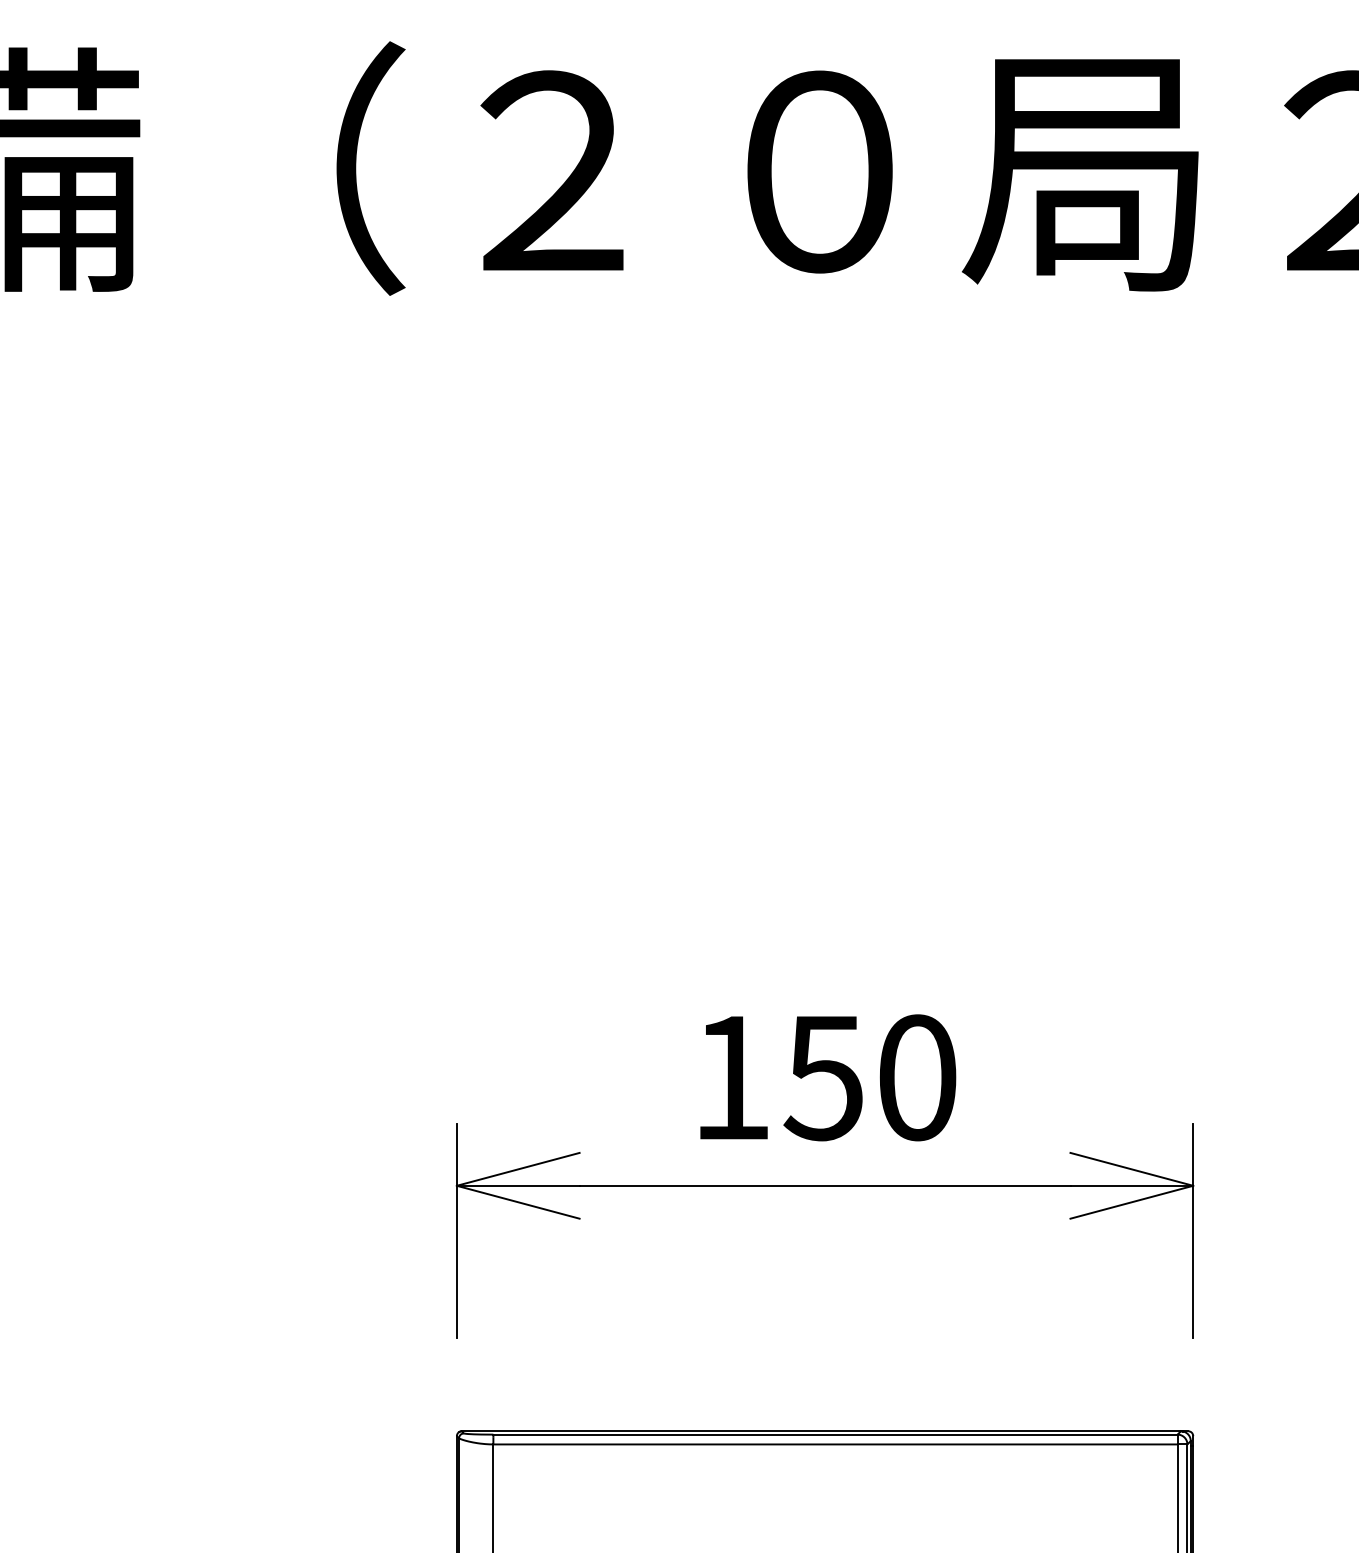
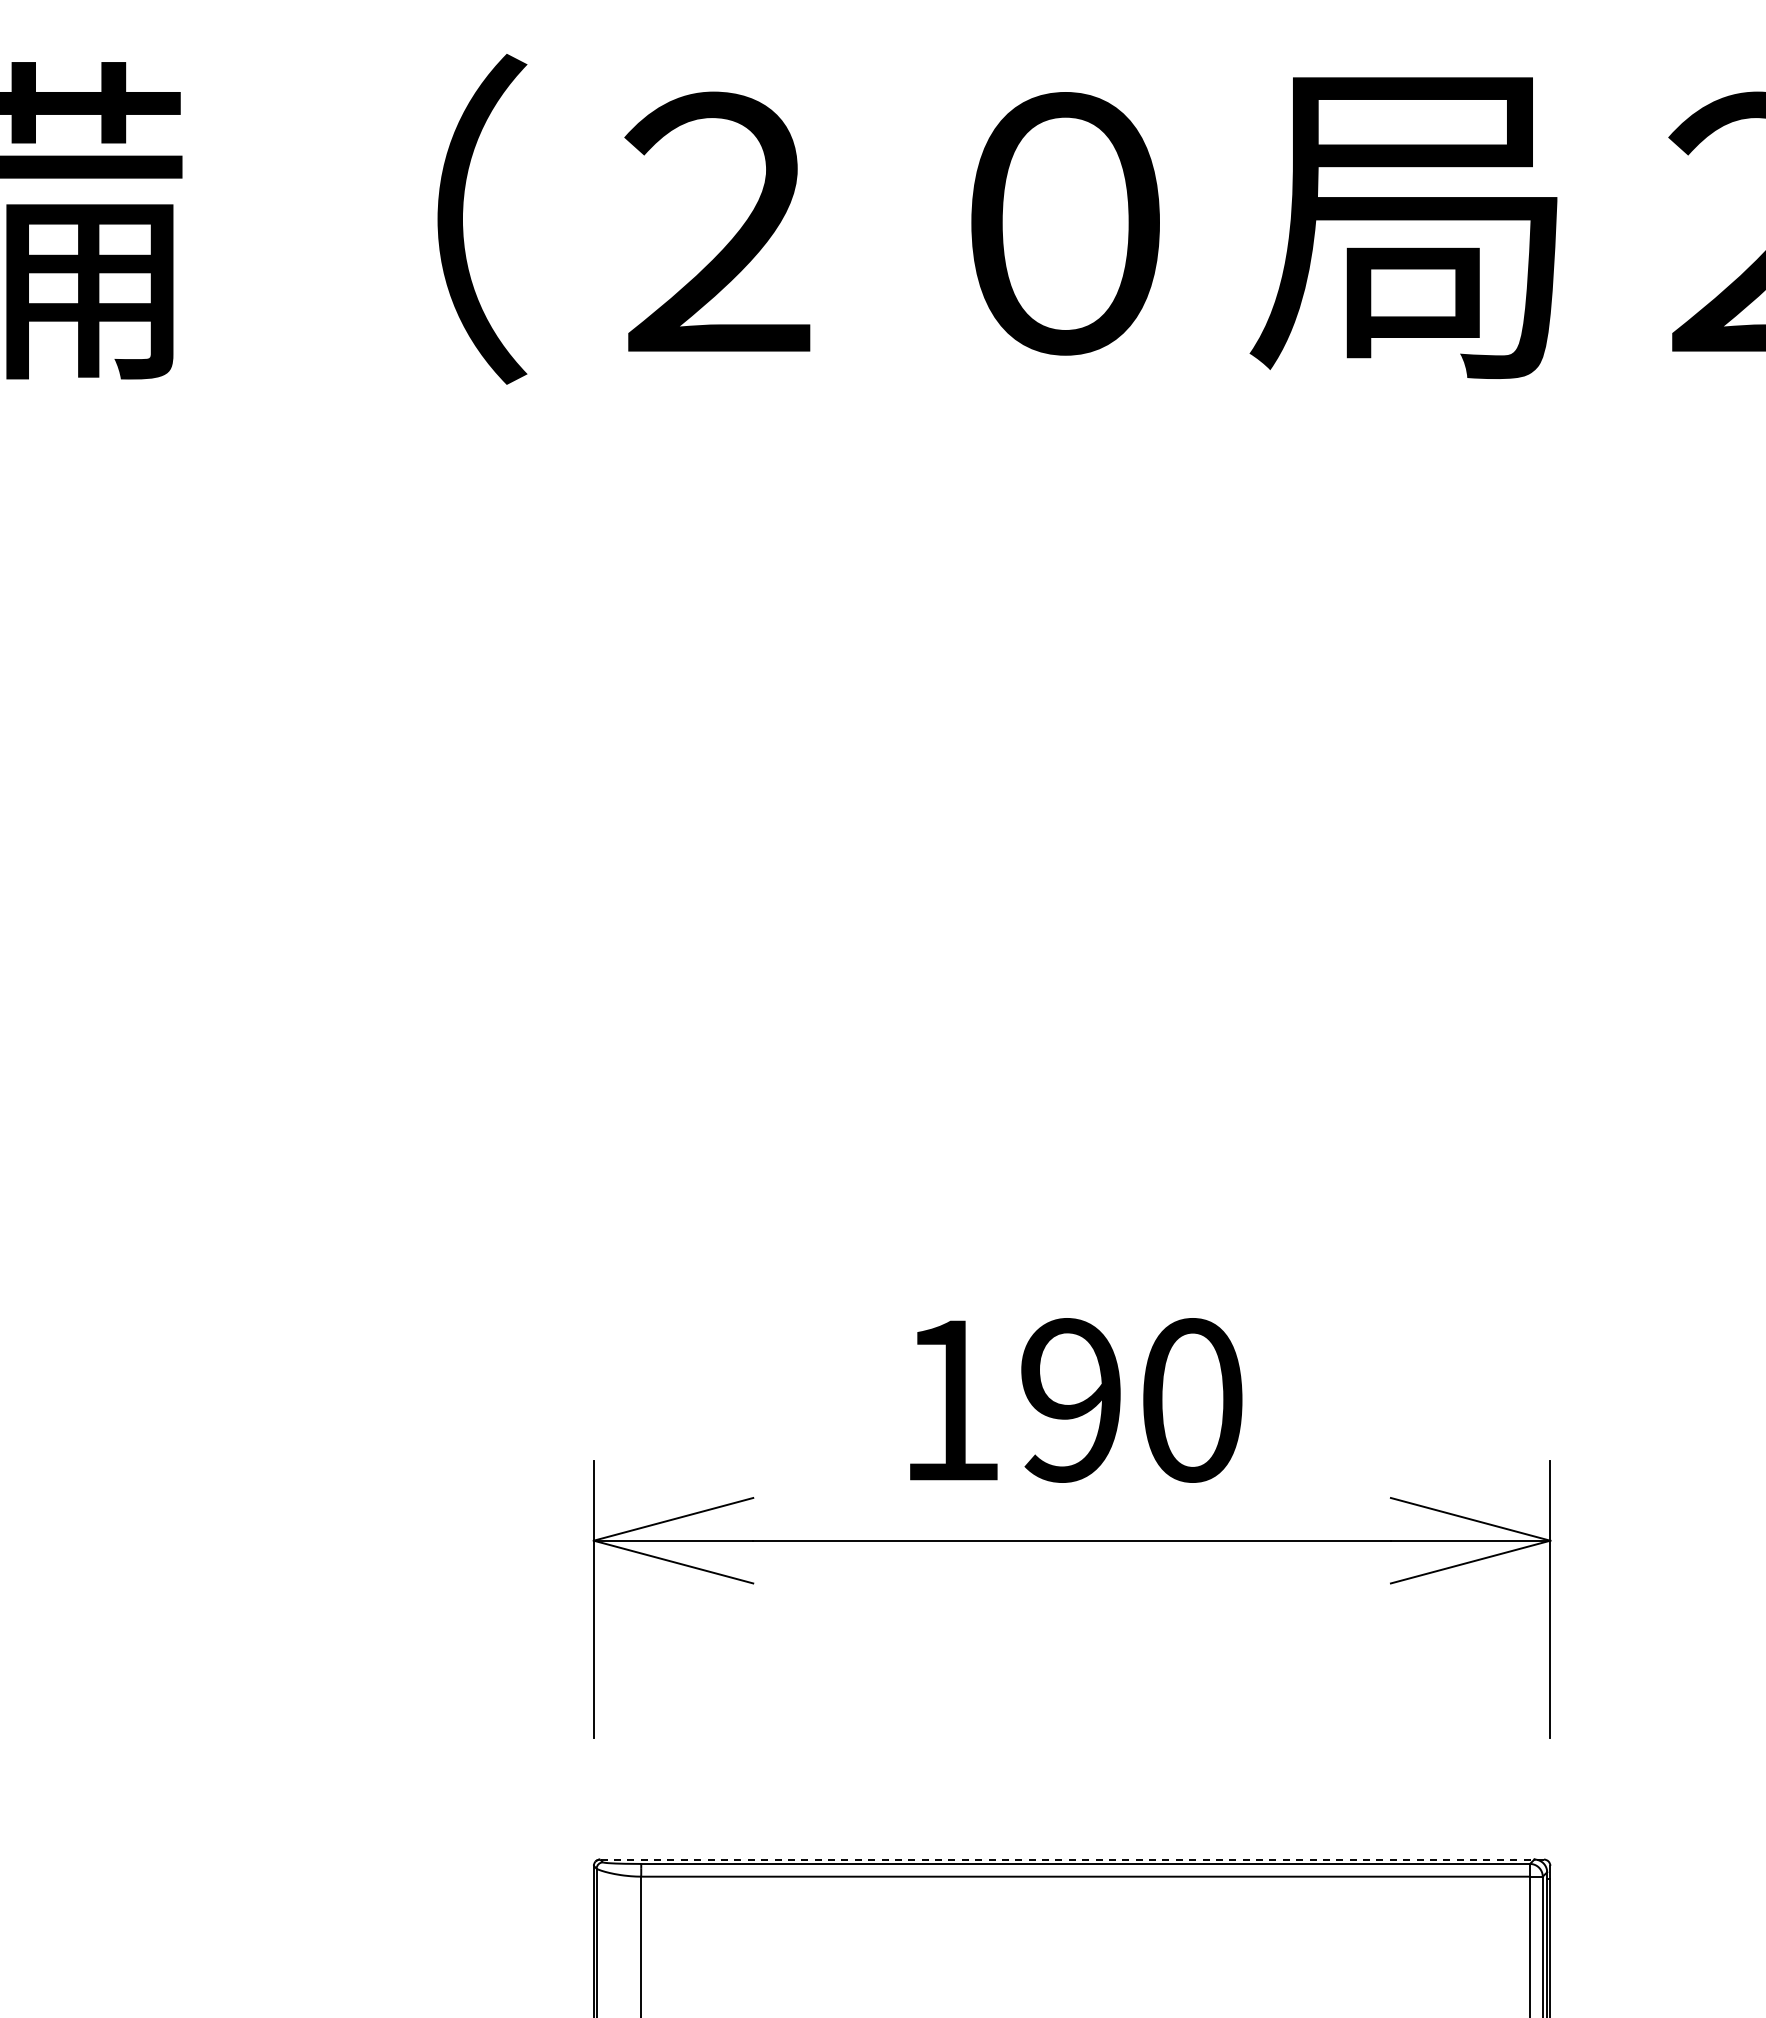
text: (822, 1077) -> (1068, 1400), 150 -> 190
line: (825, 1431) -> (1072, 1859), solid -> dashed

